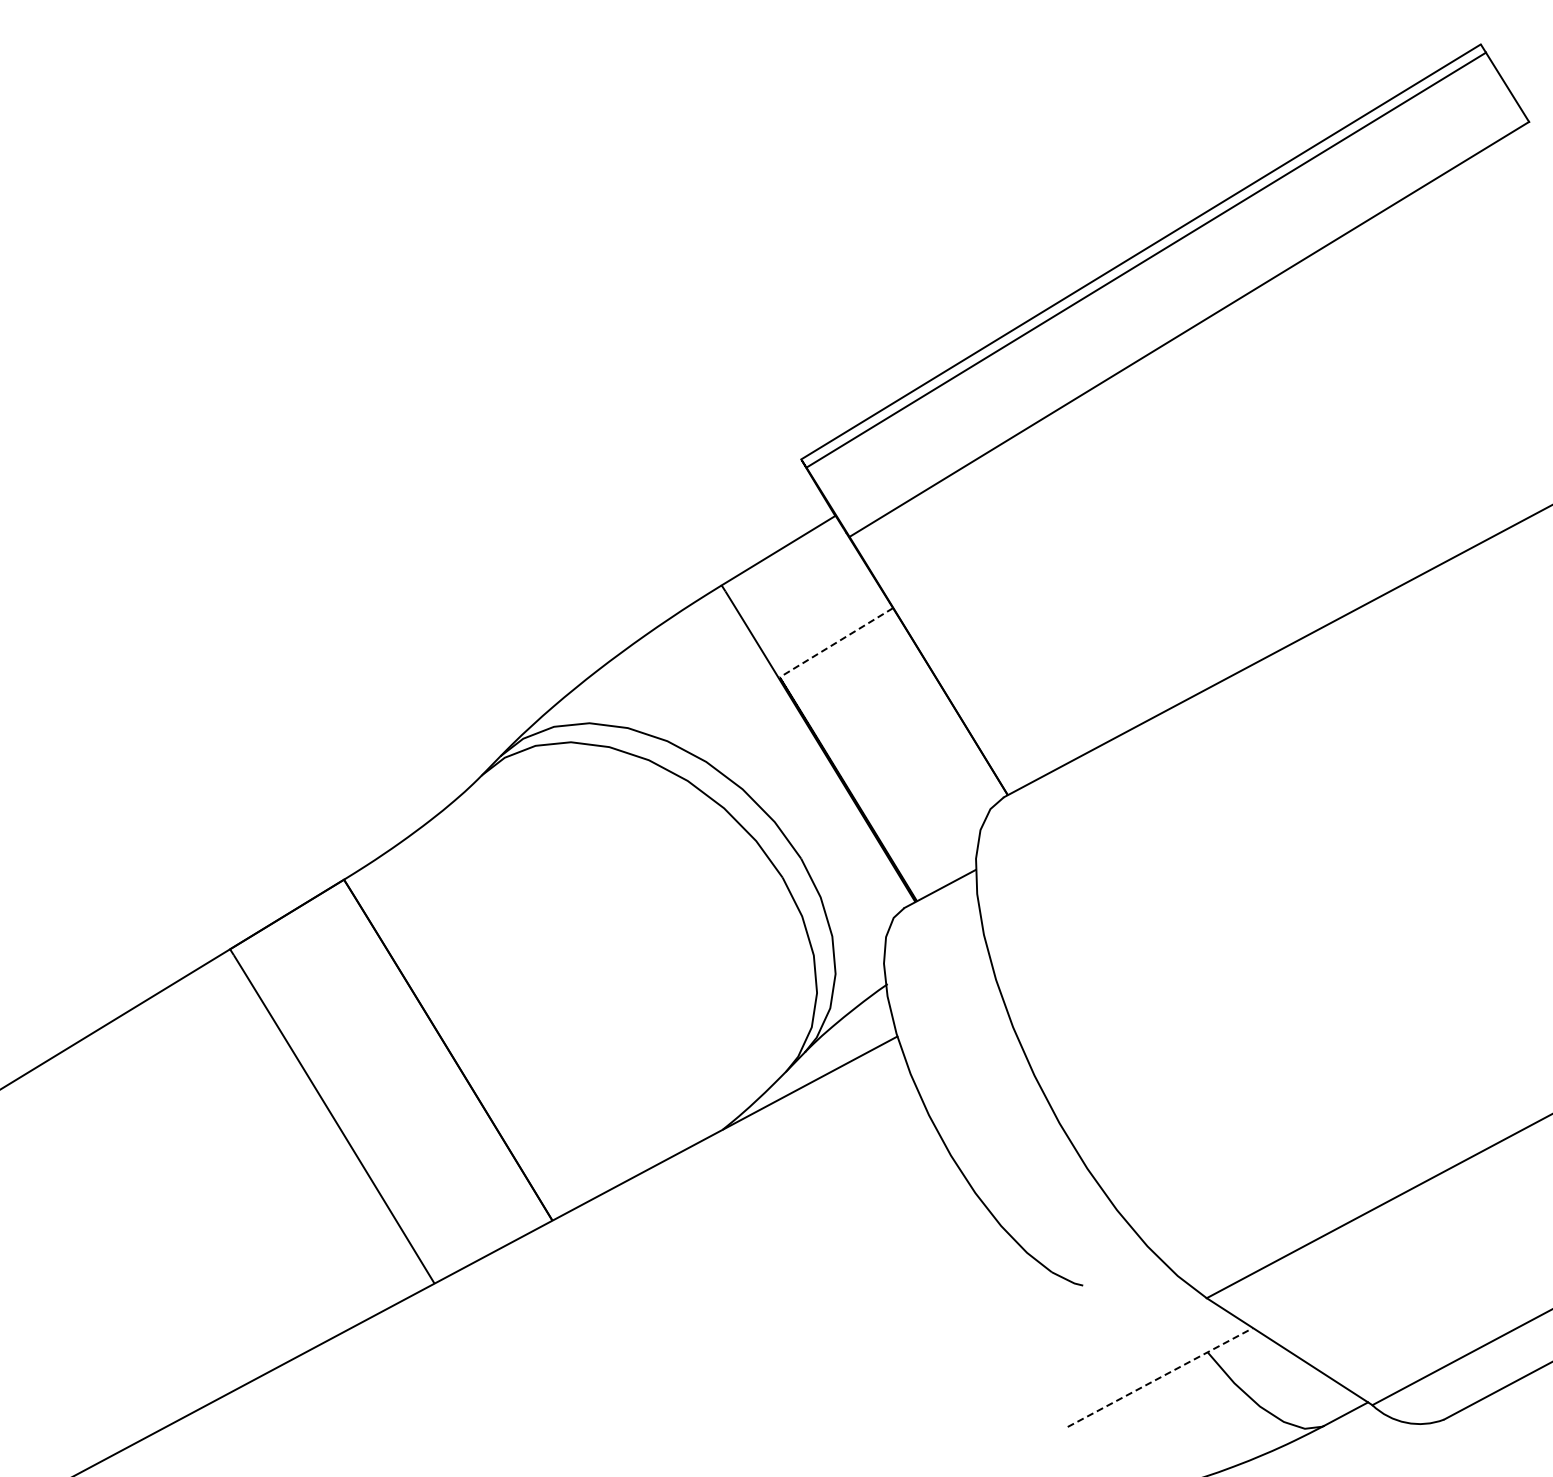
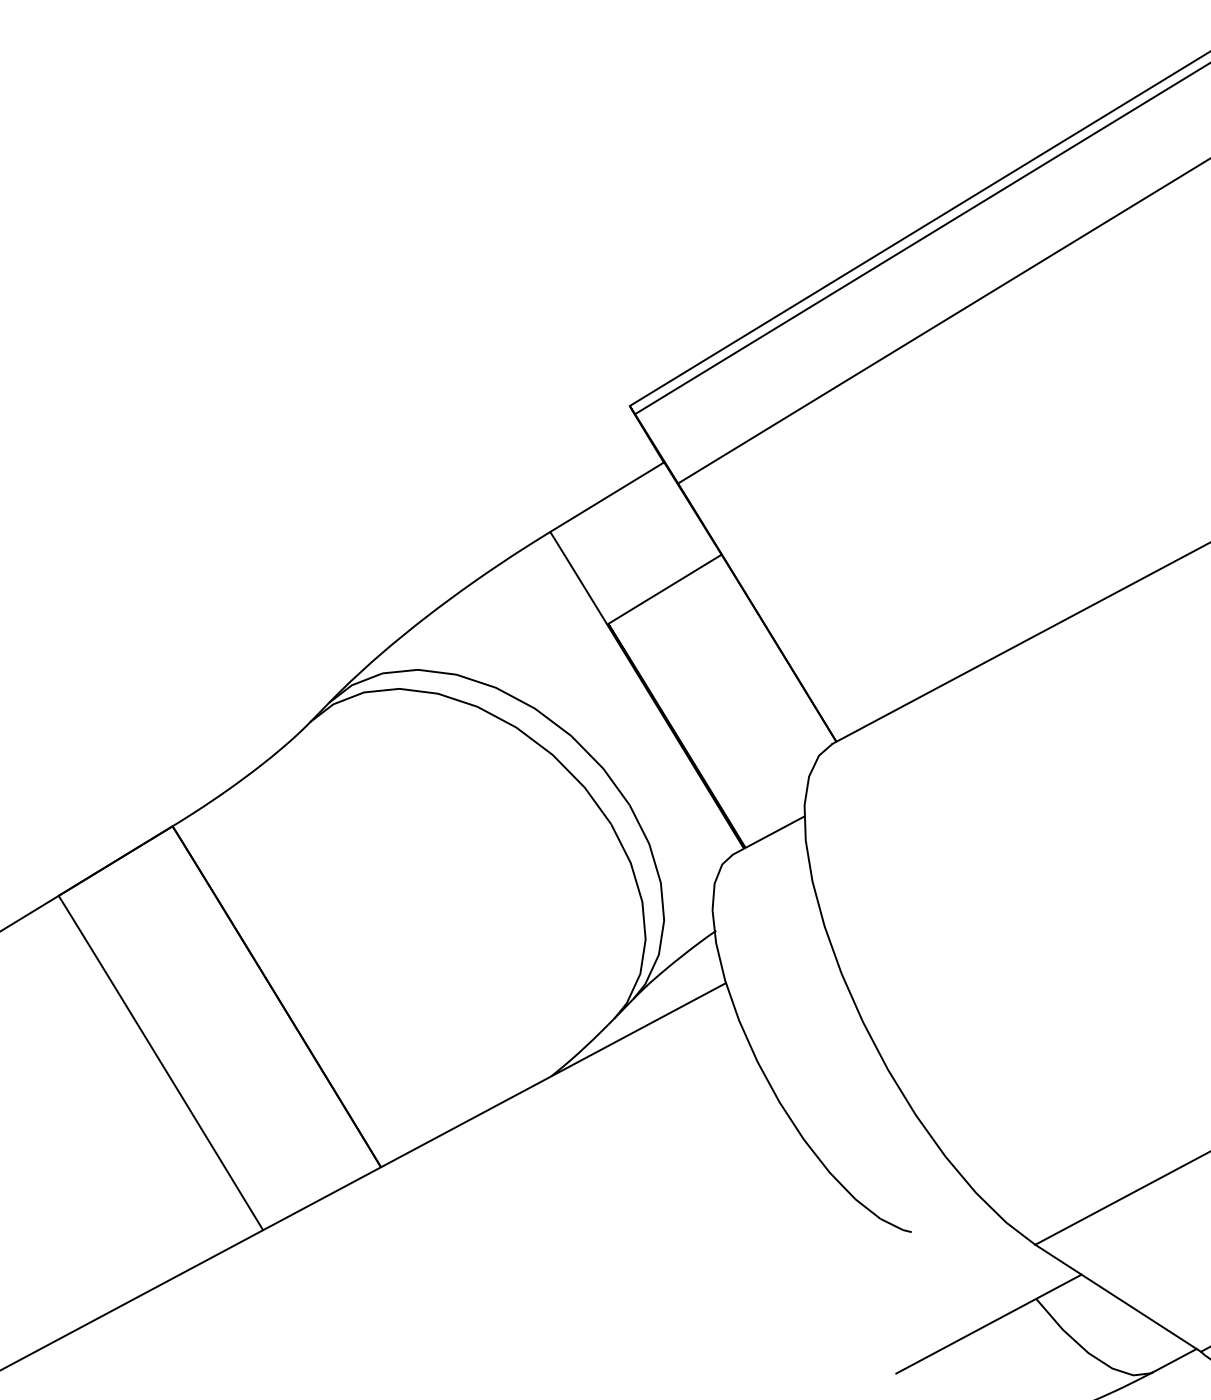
line: (836, 643) -> (665, 590), dashed -> solid
line: (1160, 1377) -> (989, 1324), dashed -> solid

